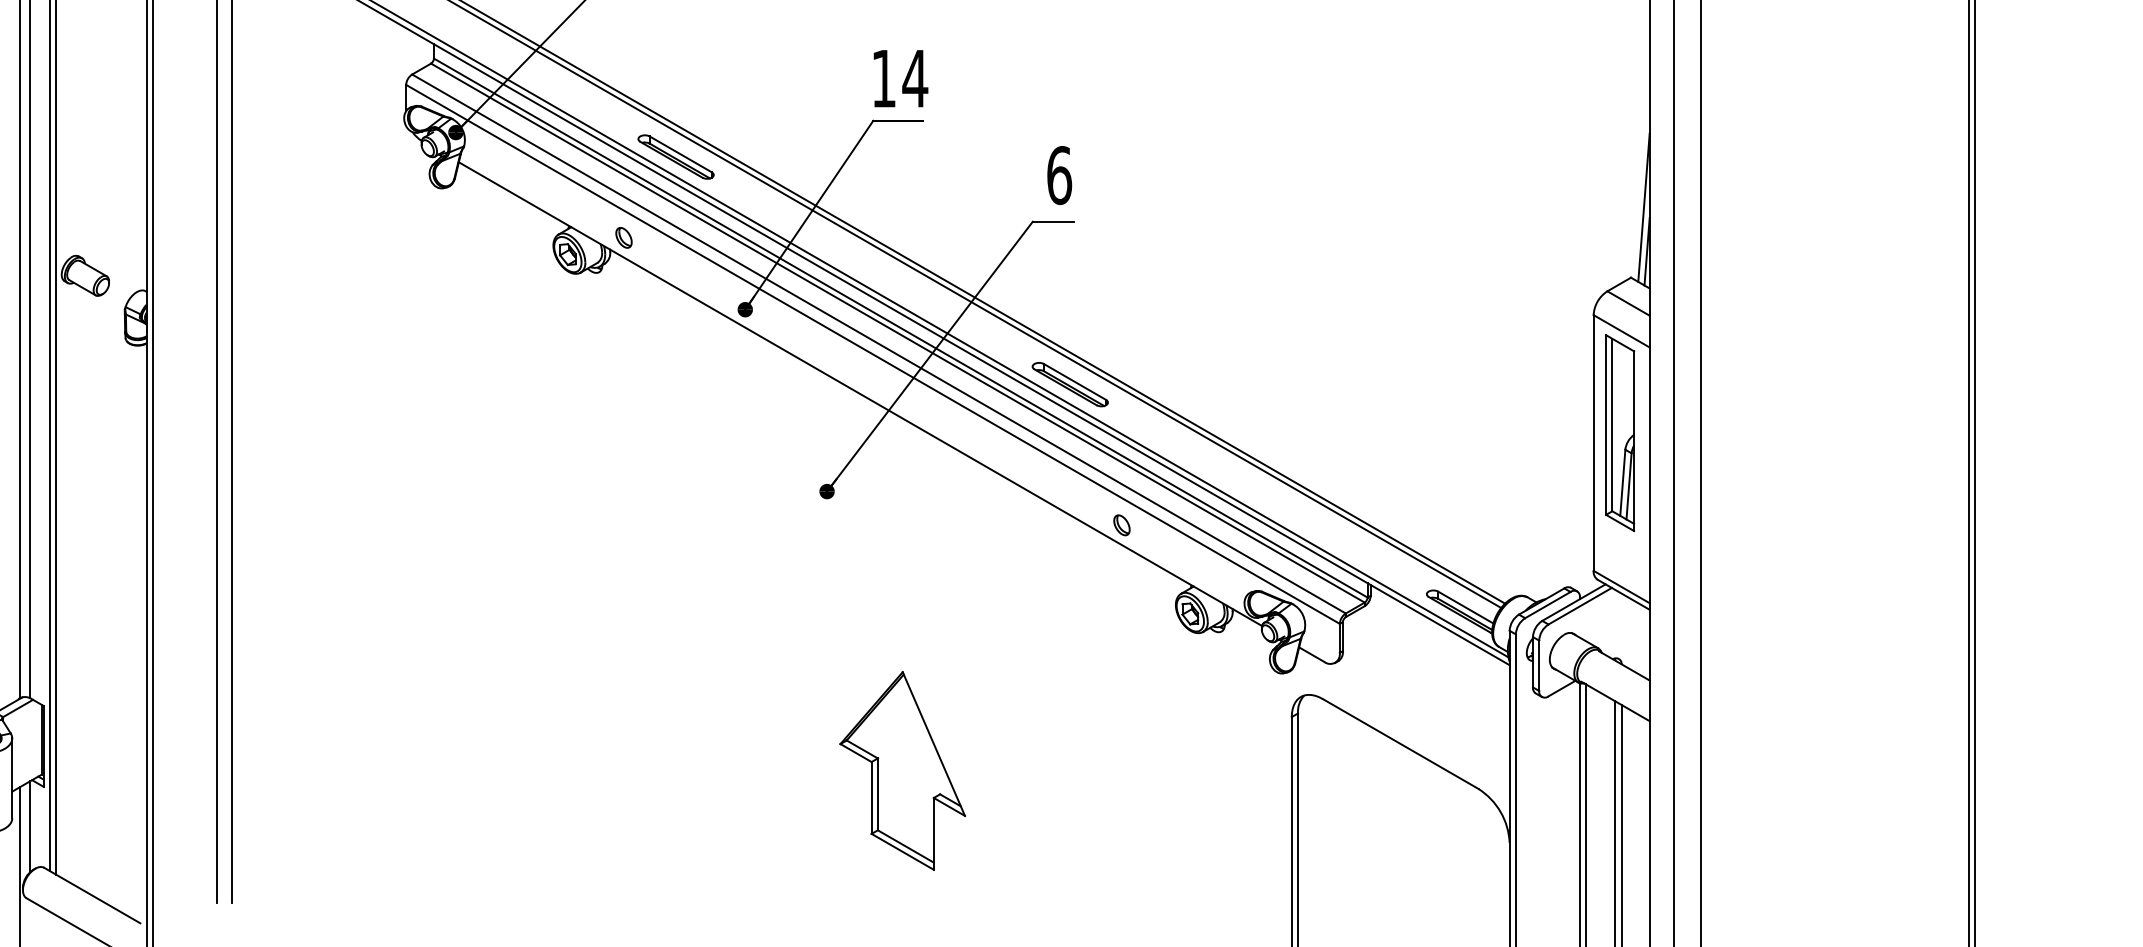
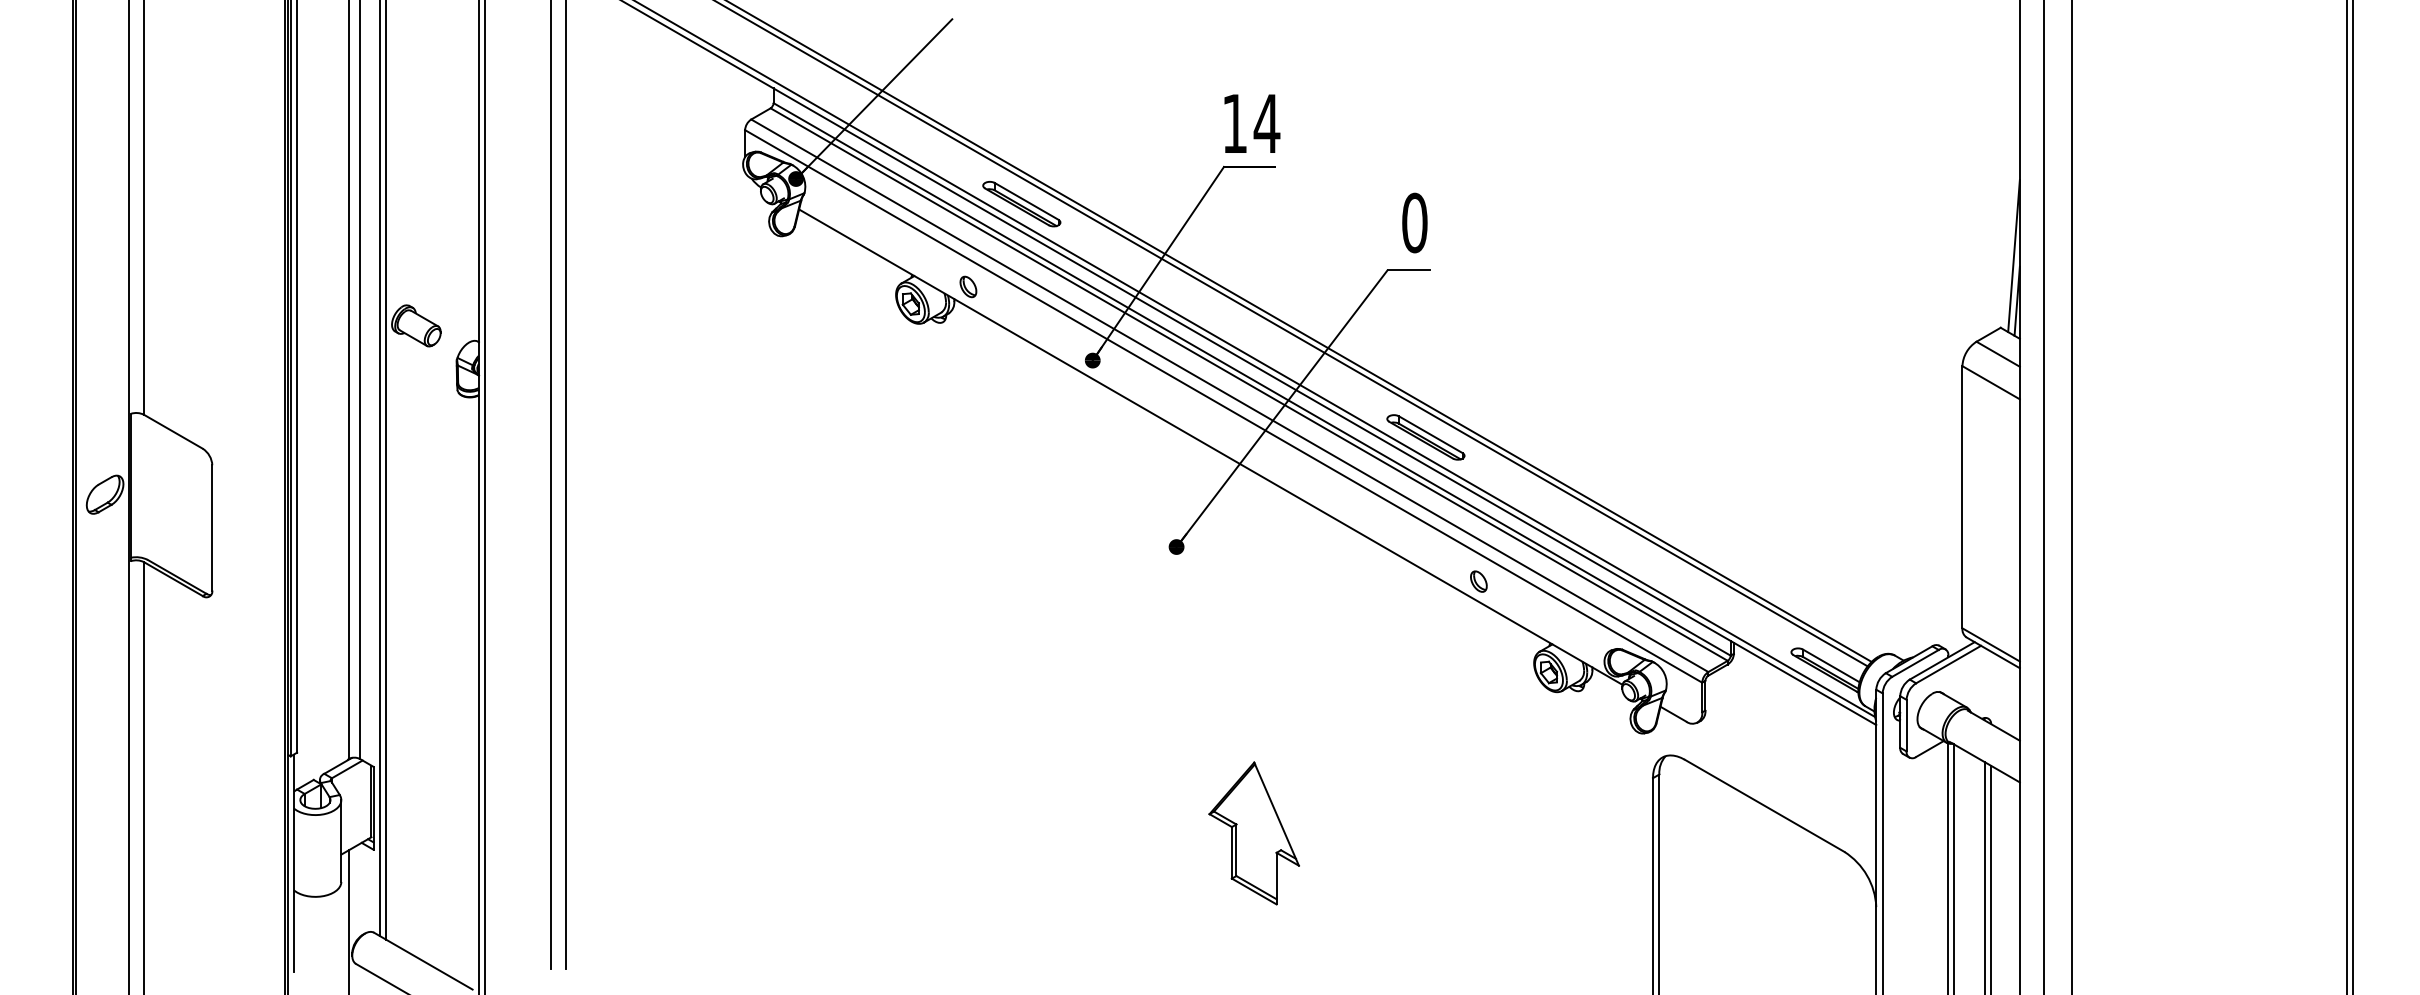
text: (1059, 174) -> (1414, 222), 6 -> 0
part: (1620, 432) -> (1989, 486), removed
part: (903, 771) -> (1254, 833), size x0.7
line: (29, 825) -> (359, 889), removed

